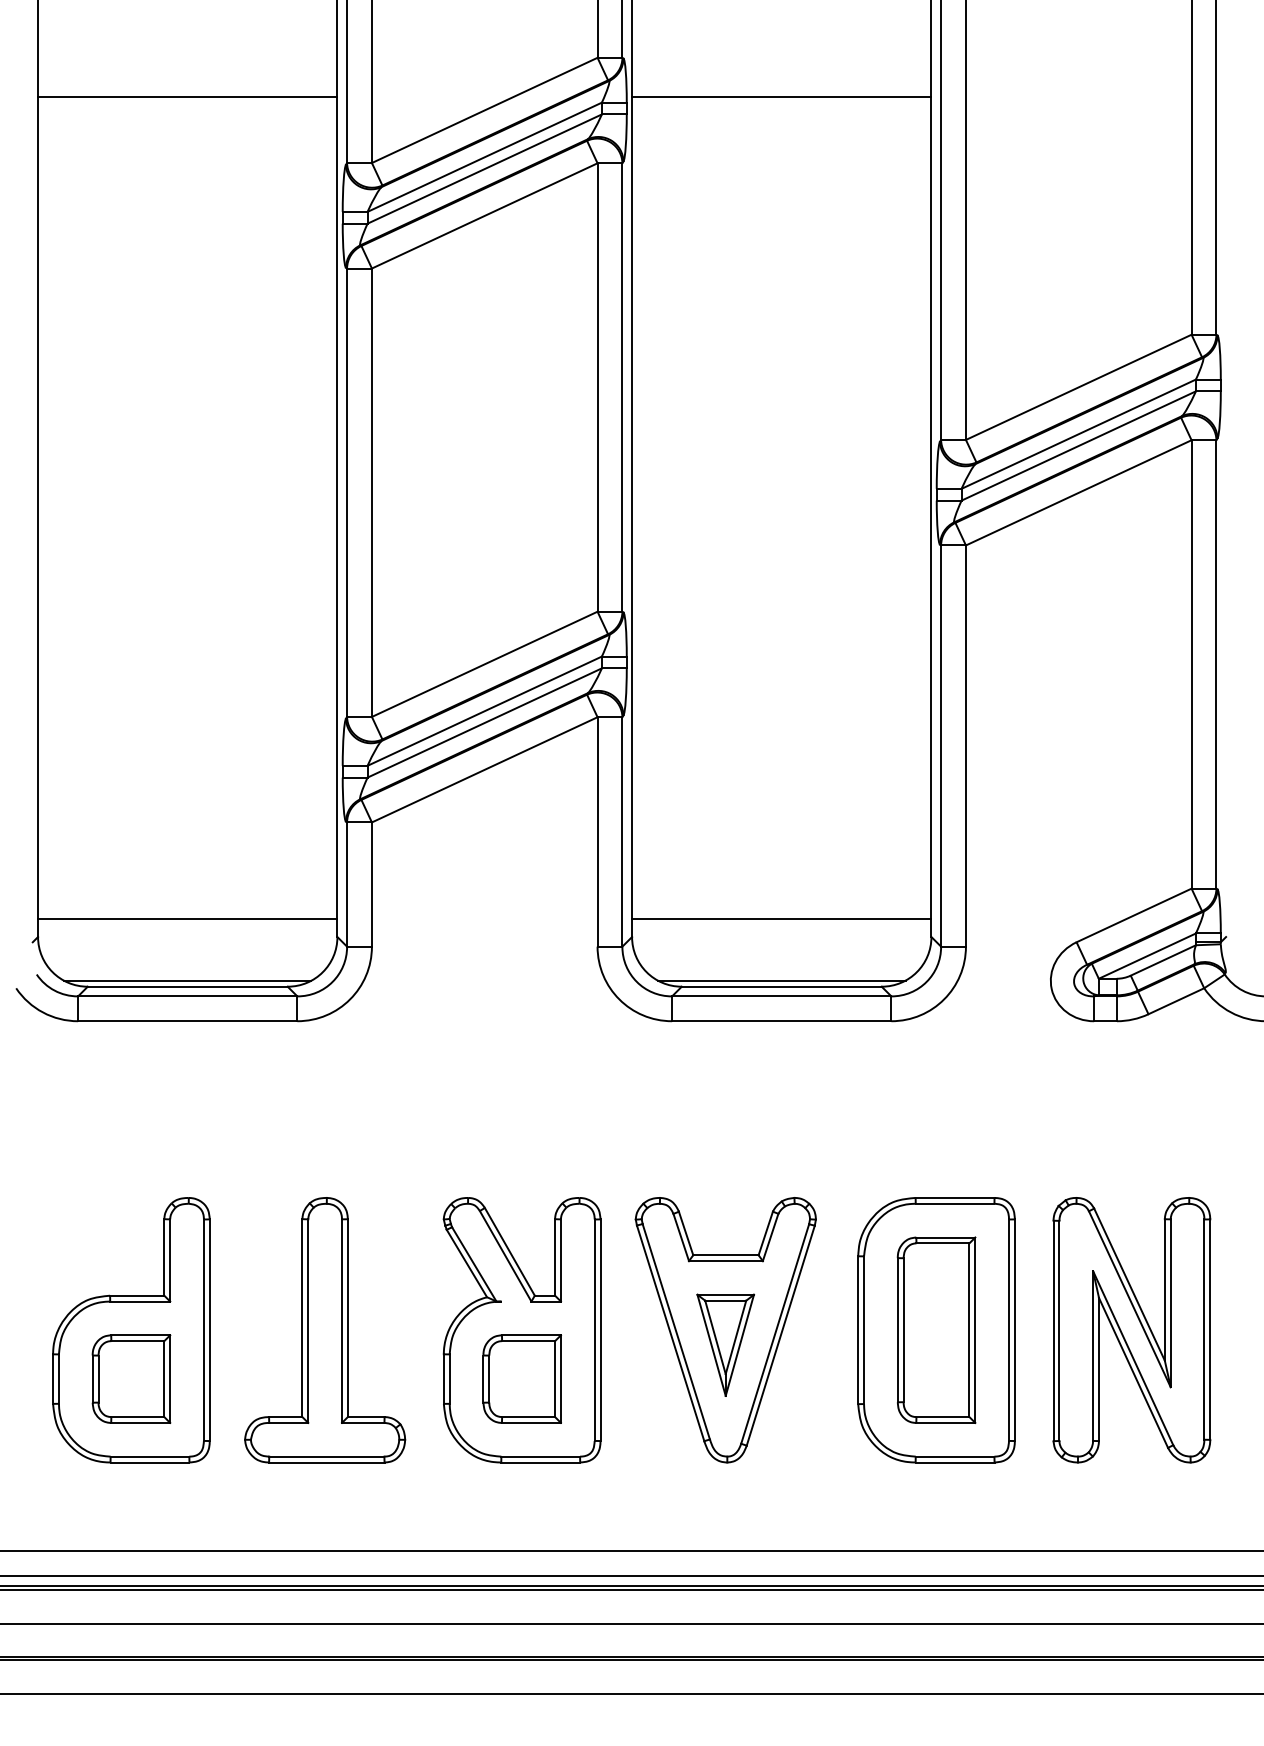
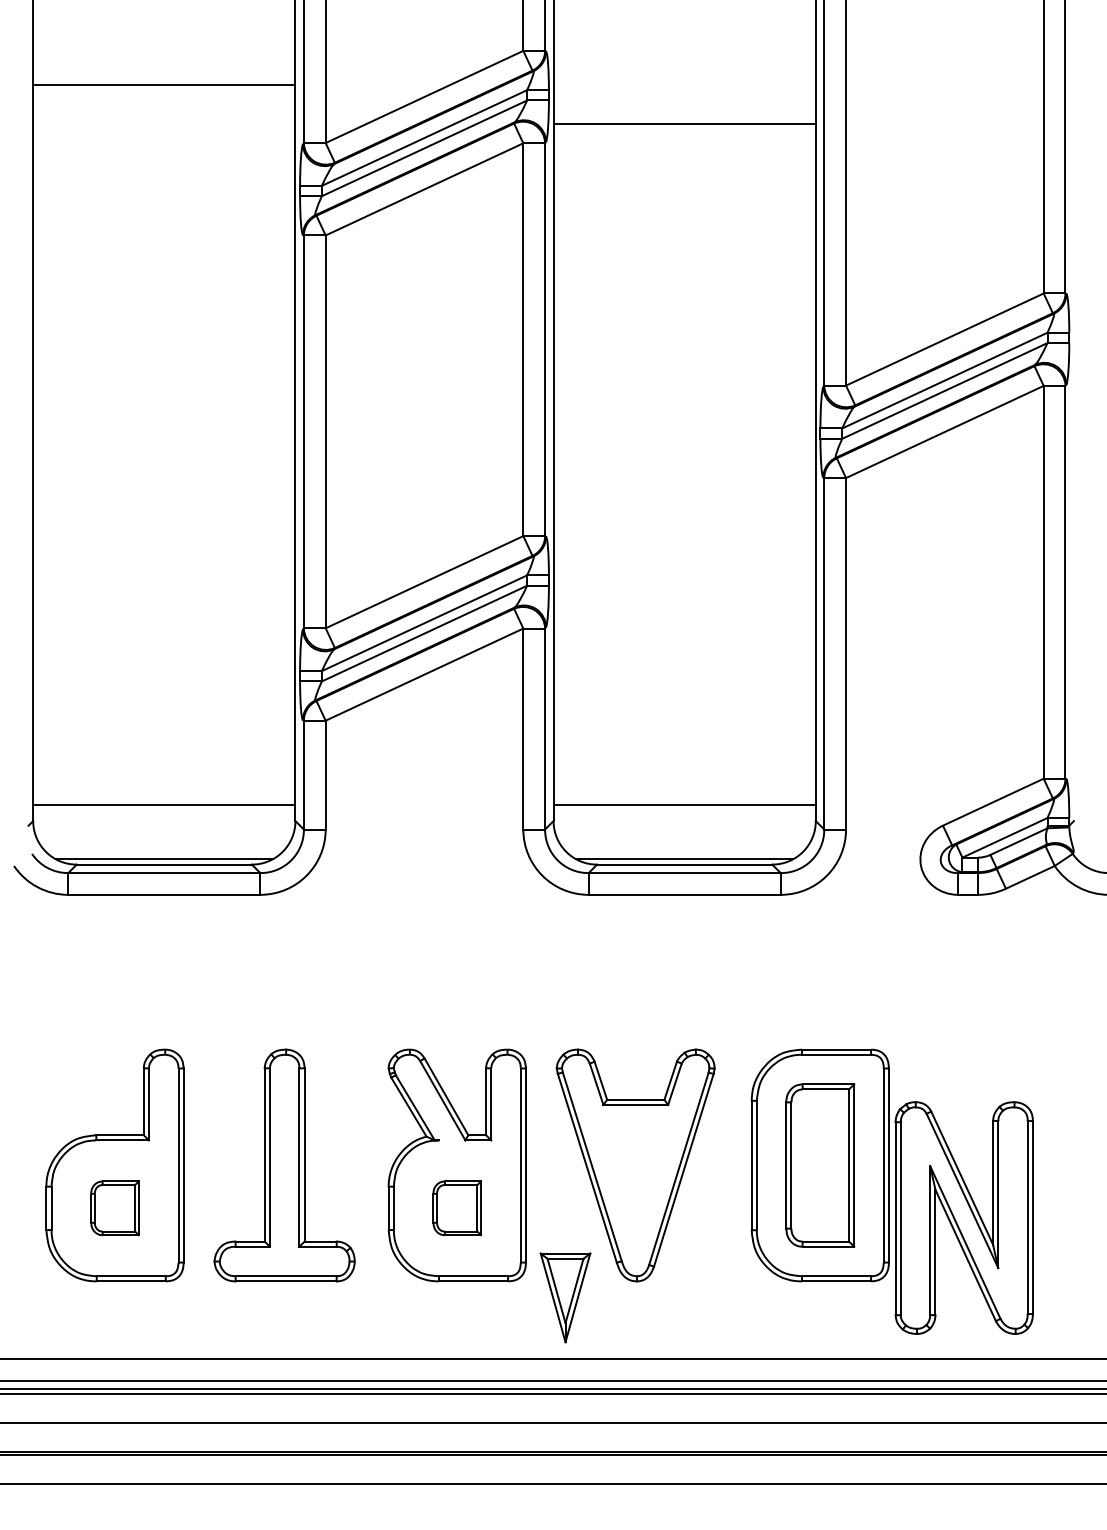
line: (781, 97) -> (684, 124), moved
part: (1131, 1330) -> (963, 1218), moved
part: (725, 1344) -> (565, 1297), moved
part: (131, 1378) -> (115, 1207), size x0.7
part: (521, 1378) -> (456, 1207), size x0.7

